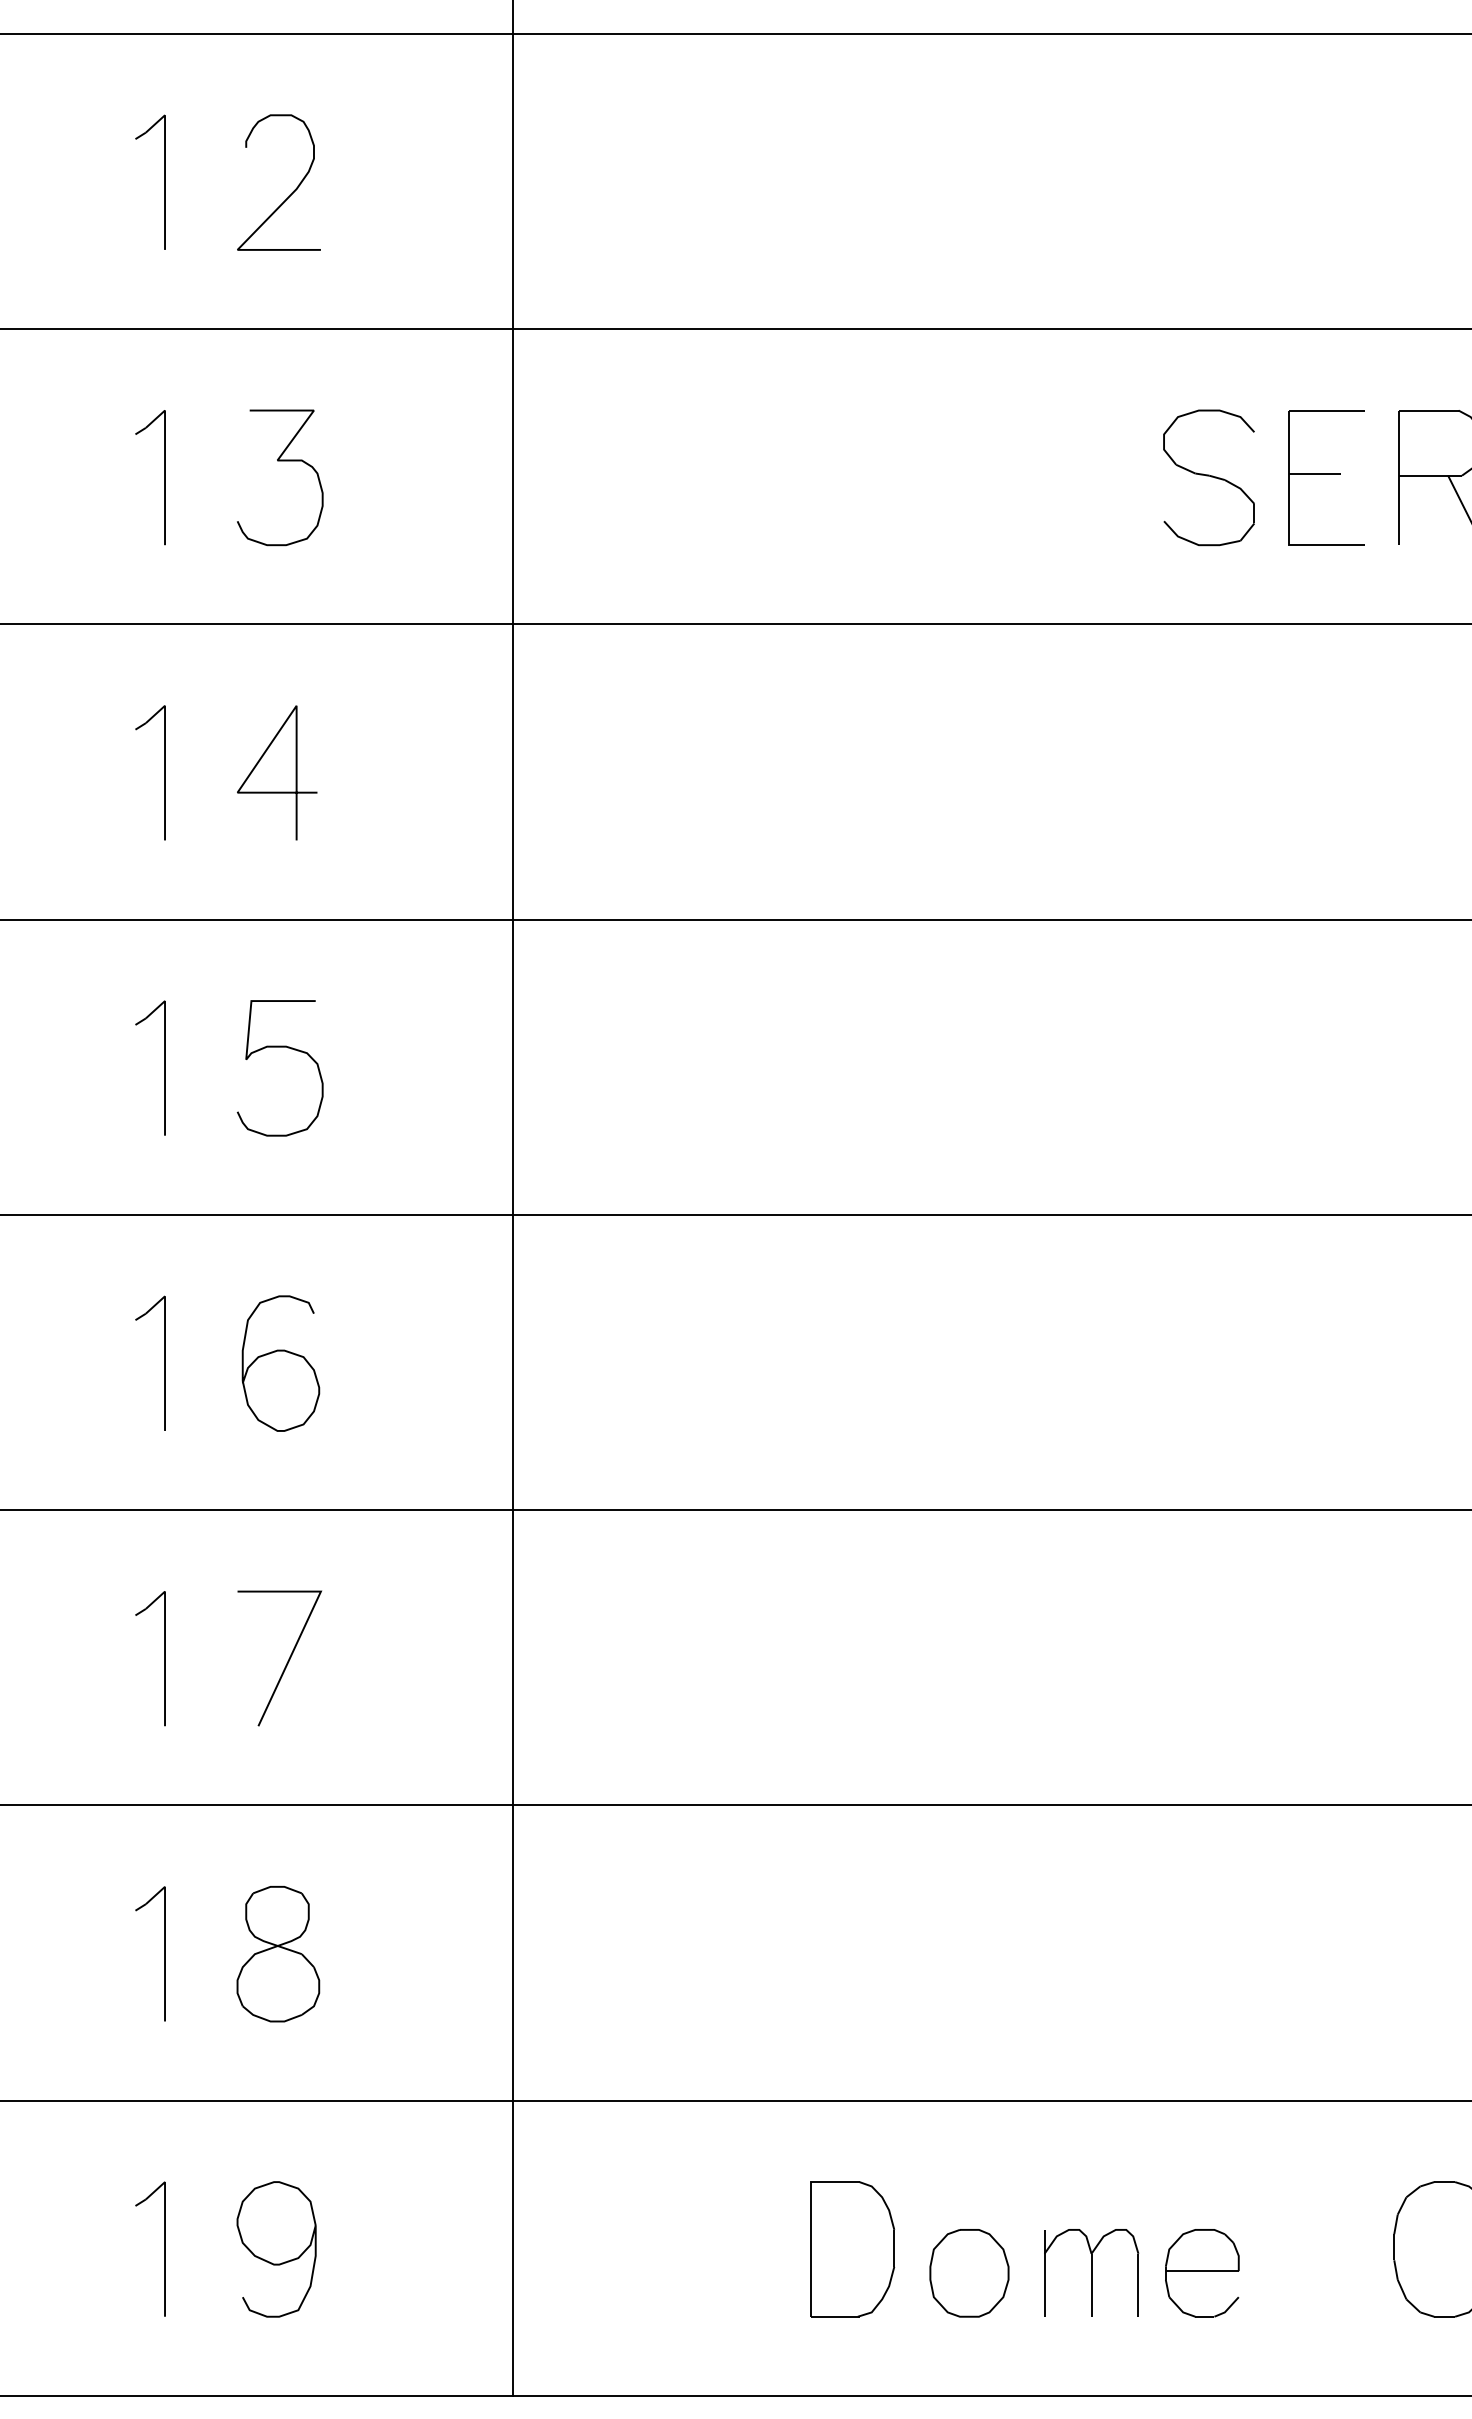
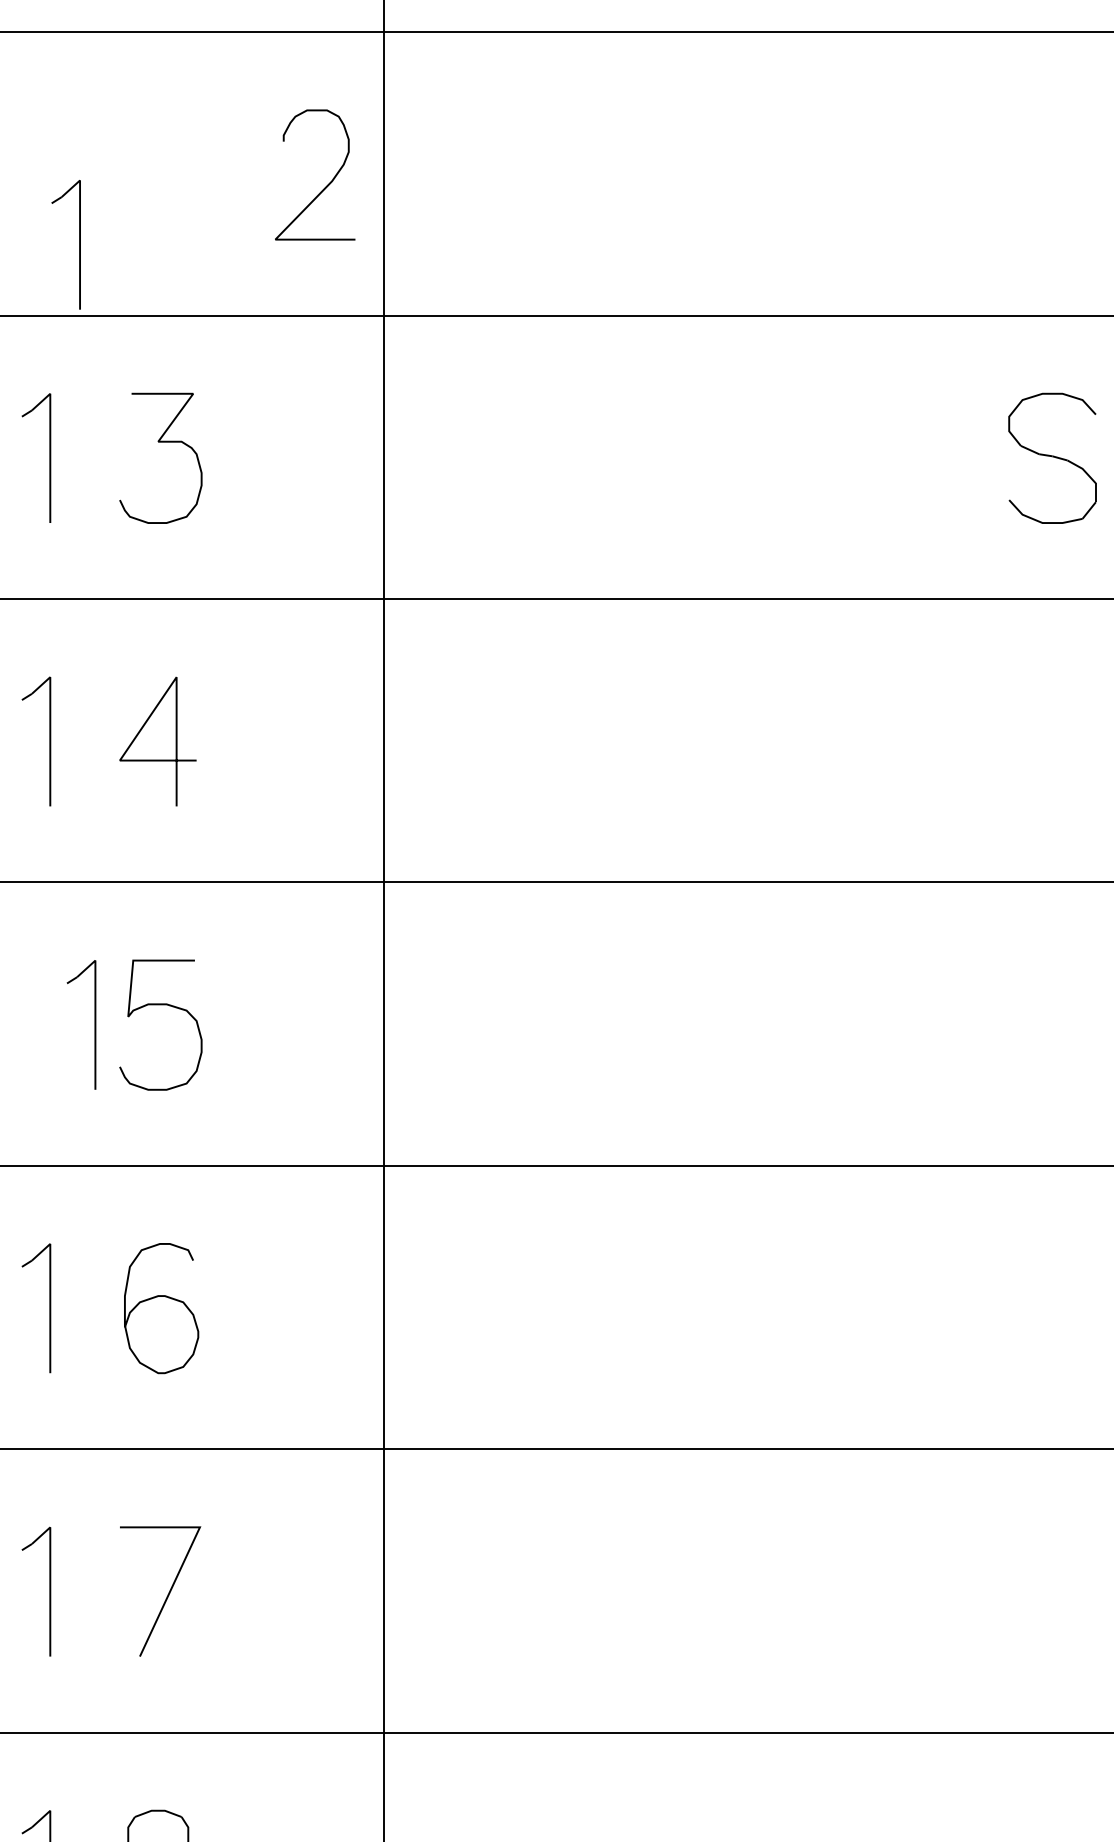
part: (164, 181) -> (79, 244), moved
curve: (291, 192) -> (327, 184), moved
part: (164, 1067) -> (94, 1024), moved

